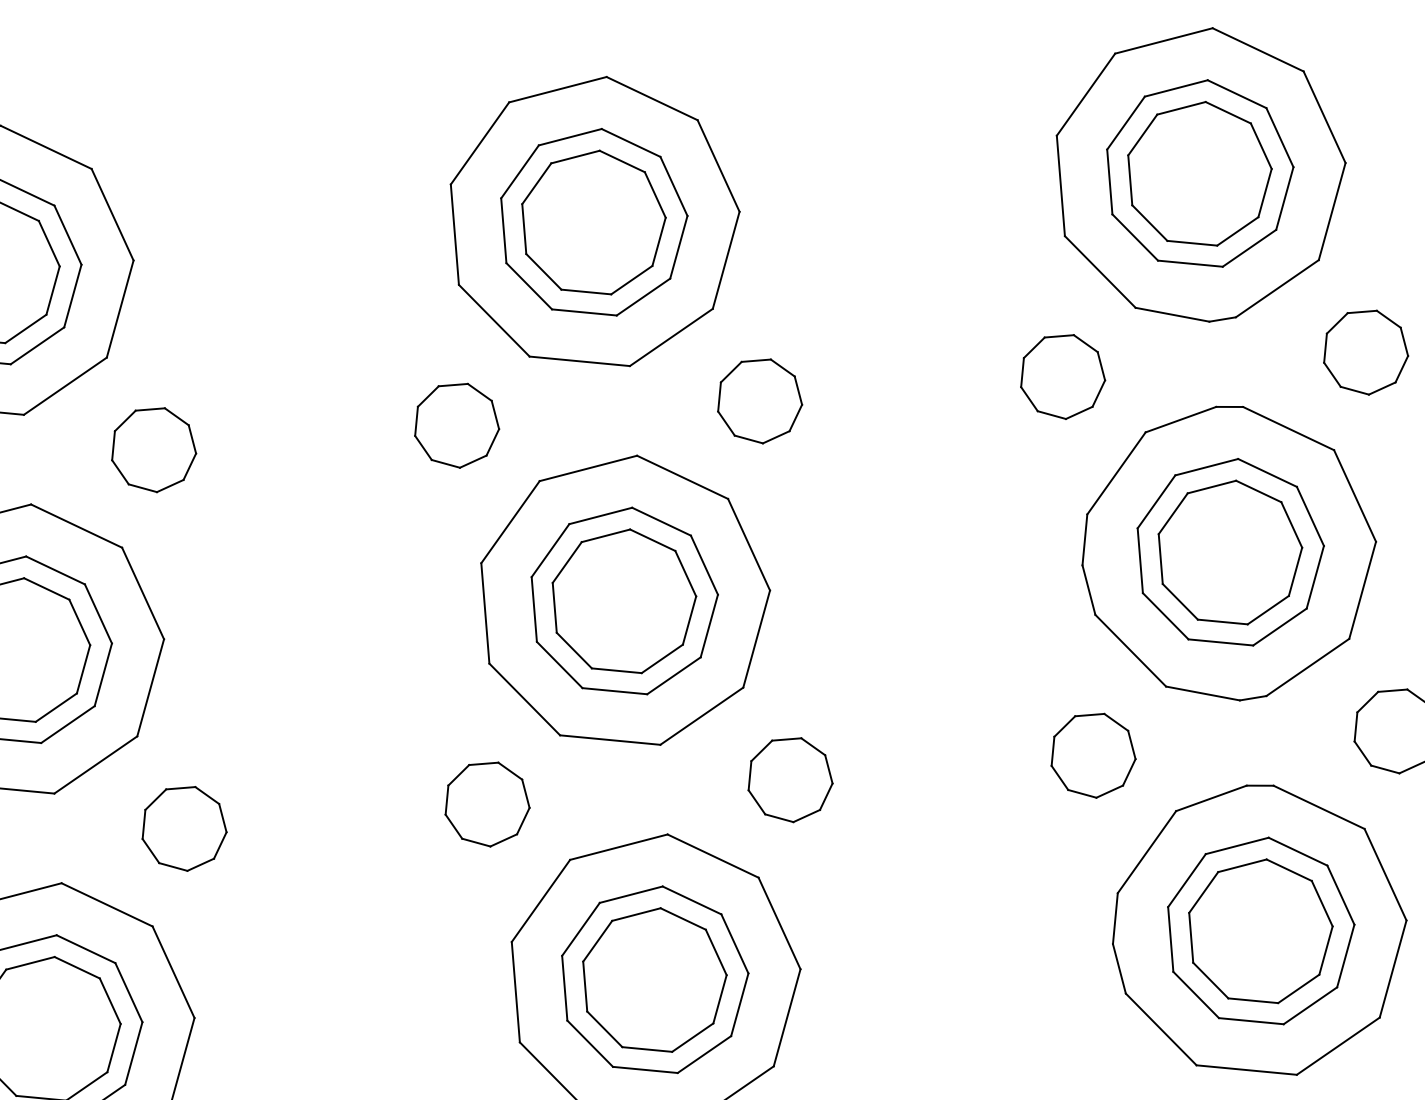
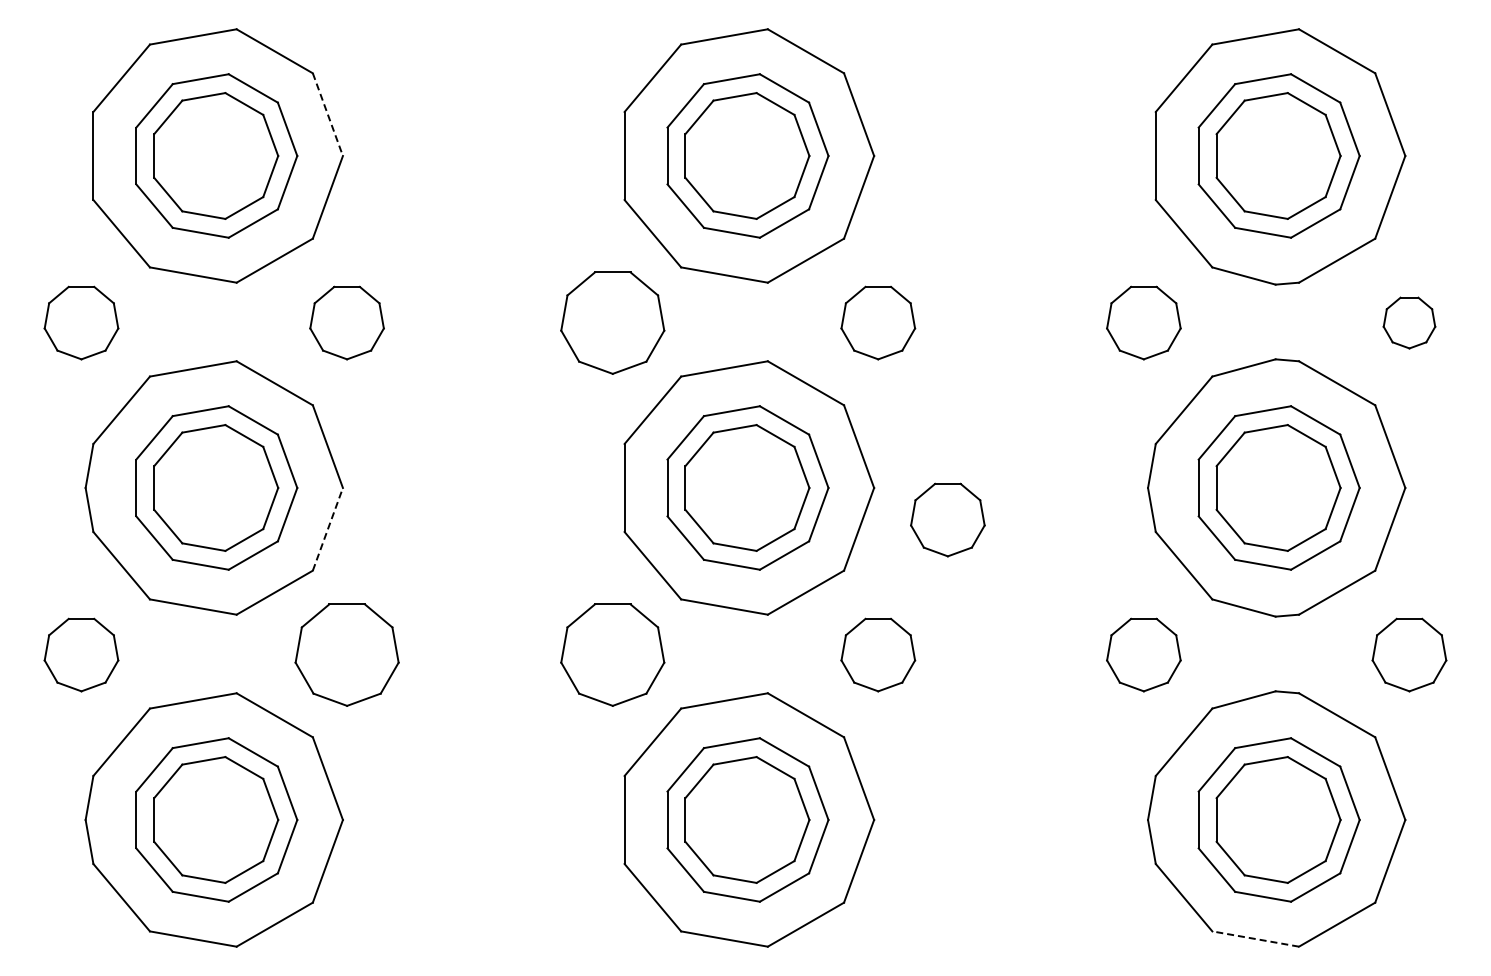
line: (113, 215) -> (328, 115), solid -> dashed
part: (1365, 352) -> (1409, 322), size x0.7
part: (456, 425) -> (612, 322), size x1.4
part: (856, 619) -> (947, 519), added
line: (151, 686) -> (328, 528), solid -> dashed
part: (486, 804) -> (612, 654), size x1.4
part: (183, 828) -> (346, 654), size x1.4
line: (1246, 1069) -> (1255, 938), solid -> dashed

